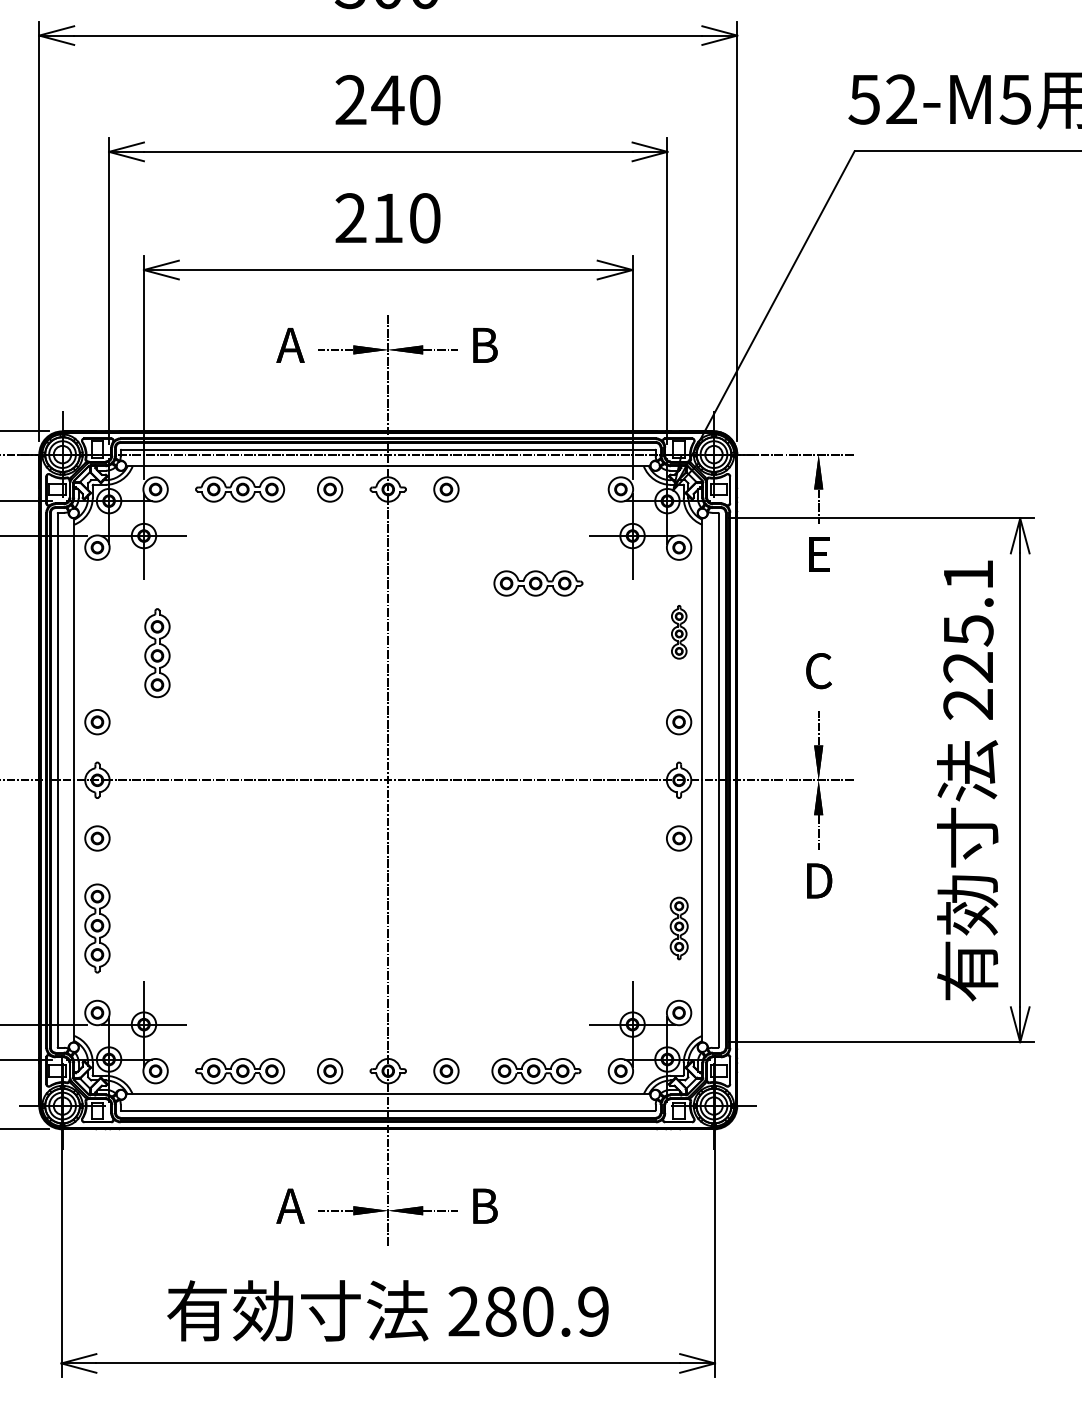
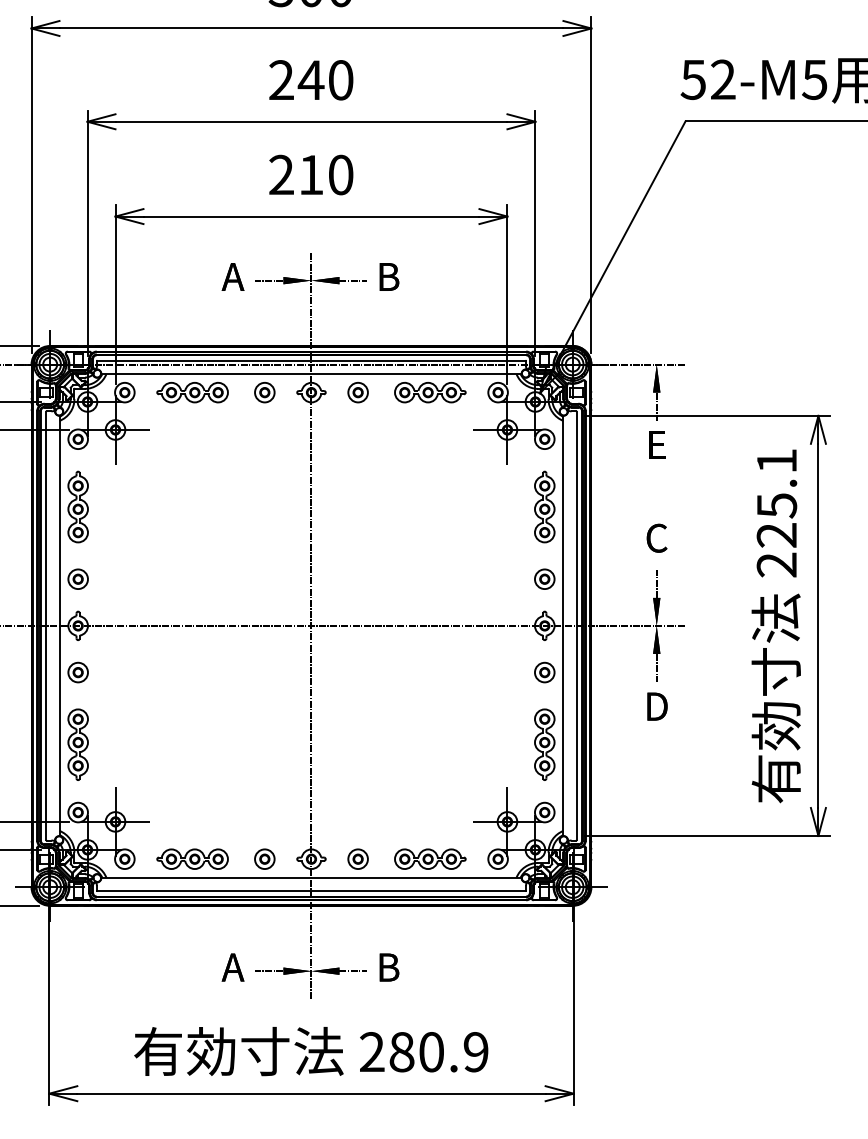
part: (538, 583) -> (430, 392), moved
part: (679, 632) -> (545, 507), size x1.67
part: (157, 653) -> (78, 507), moved
part: (679, 928) -> (545, 744), size x1.43

